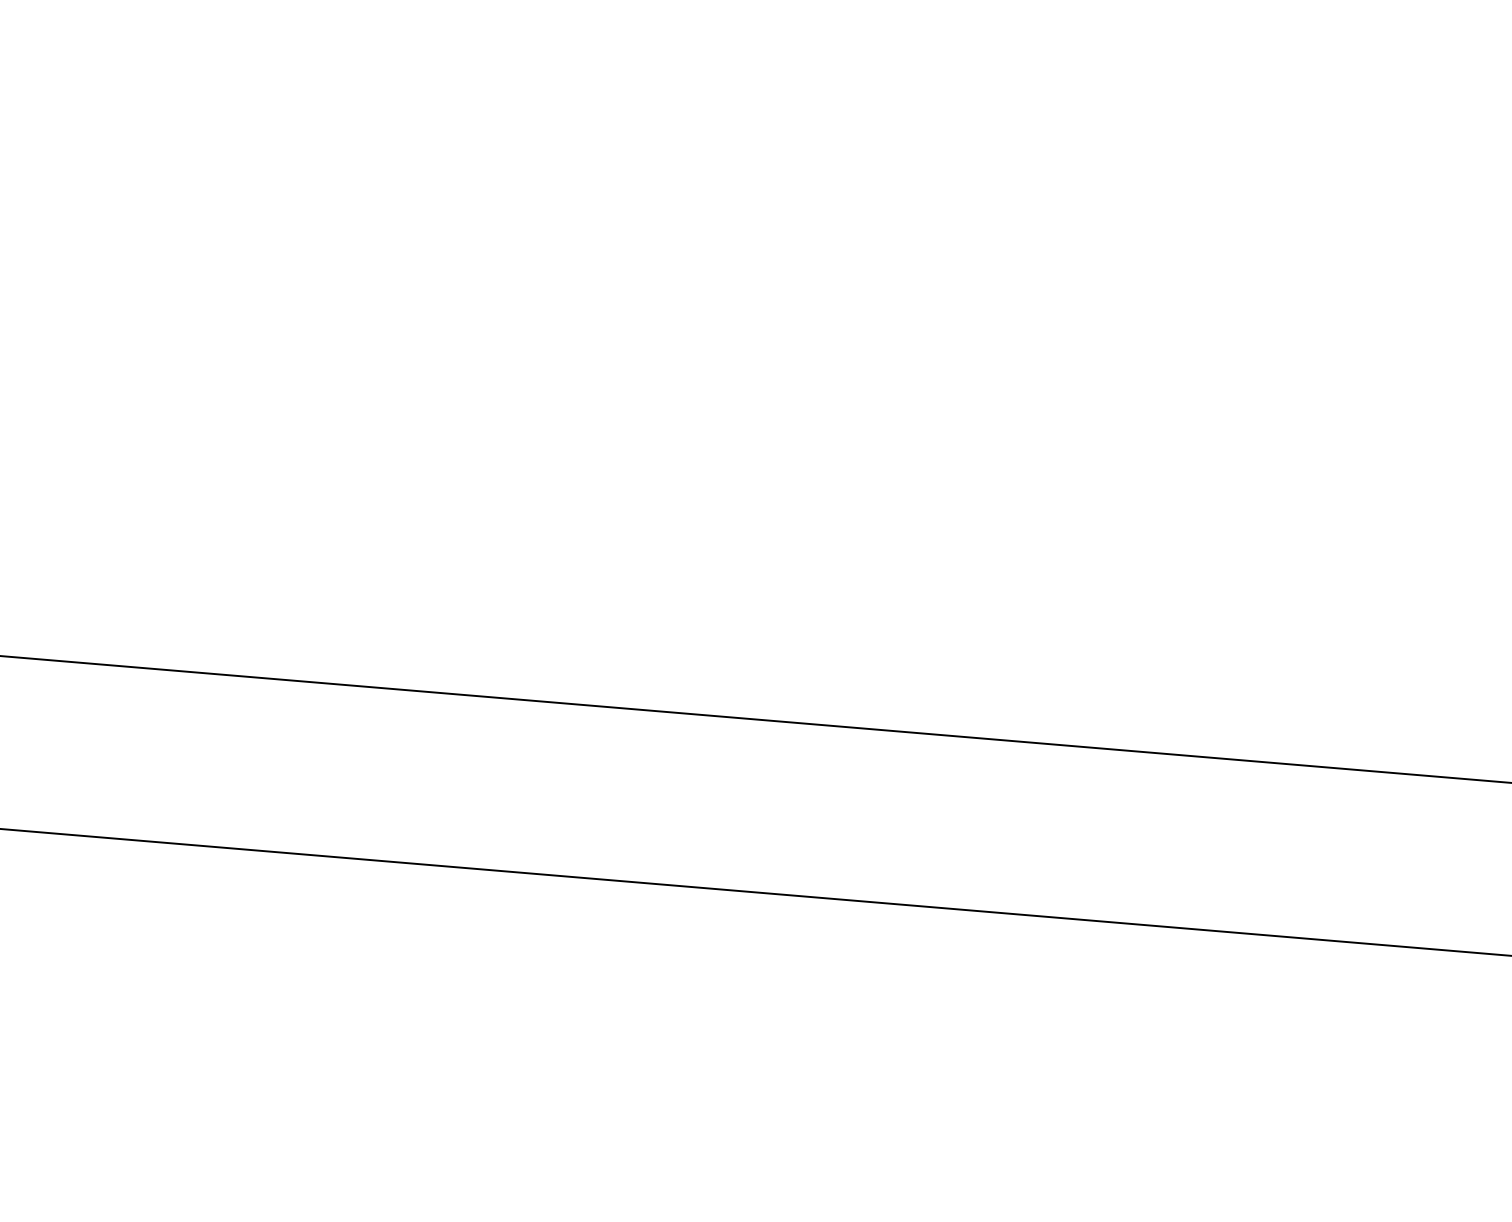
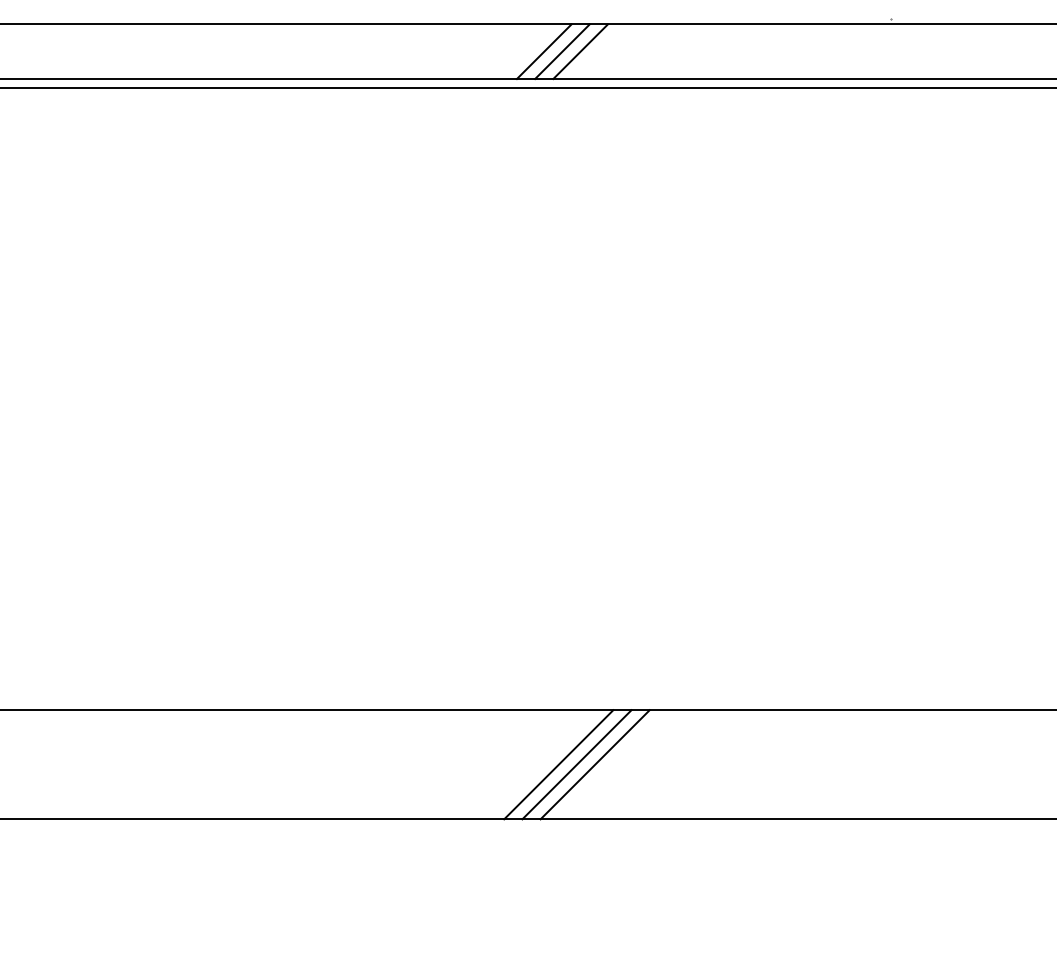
line: (659, 797) -> (558, 764), added
line: (687, 799) -> (576, 764), added
line: (716, 802) -> (594, 764), added

